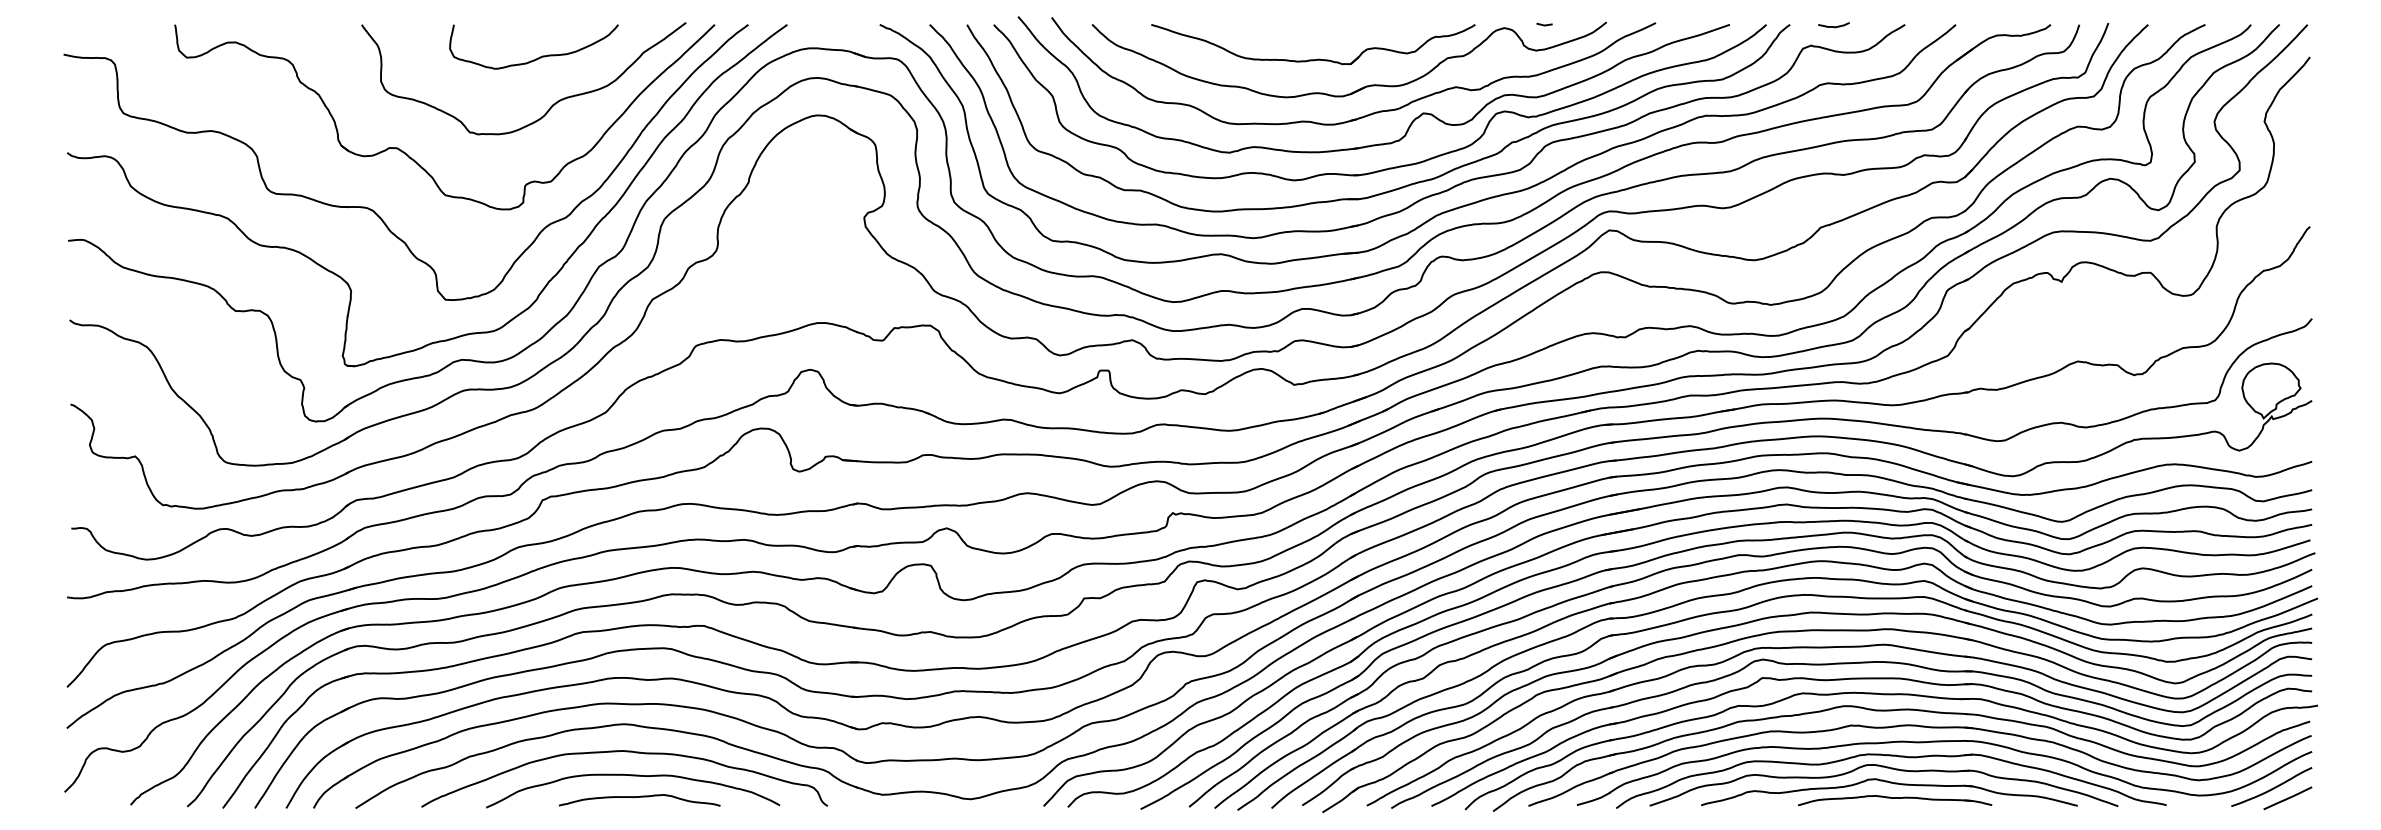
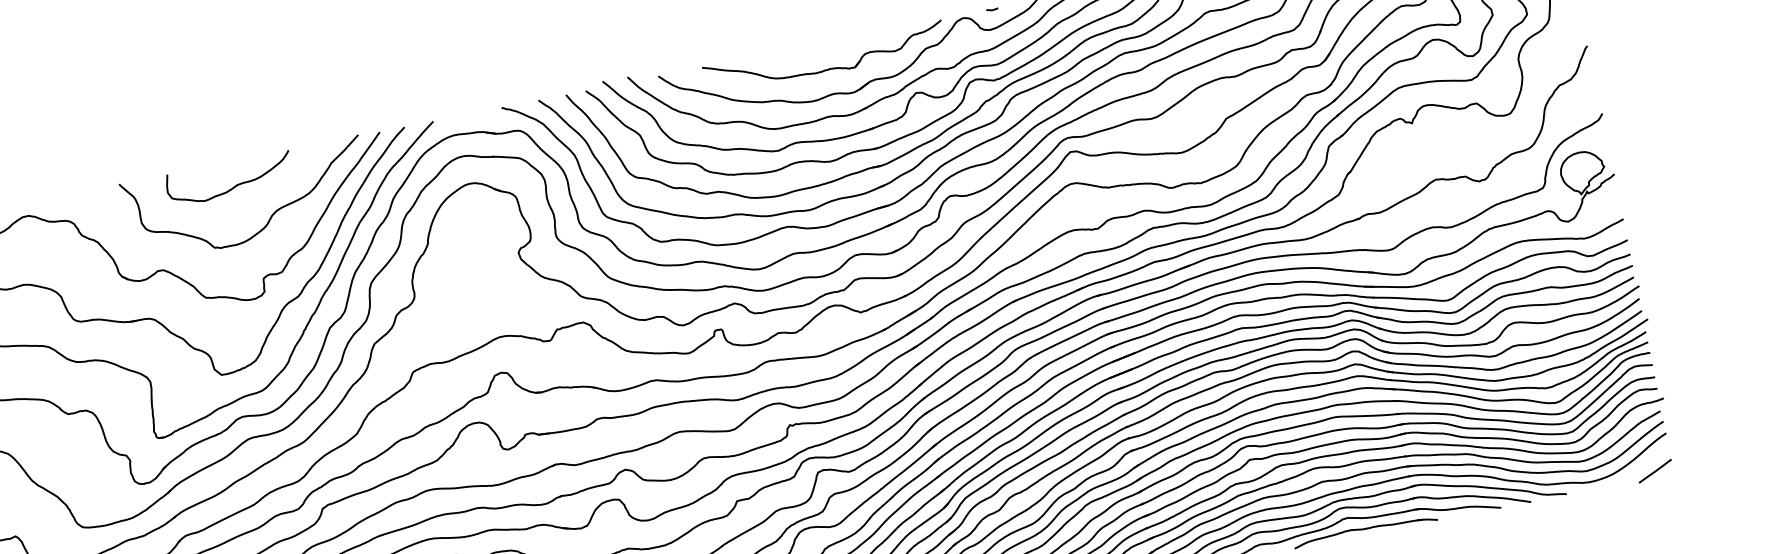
curve: (537, 57) -> (233, 186), moved
curve: (2271, 788) -> (1641, 466), removed

